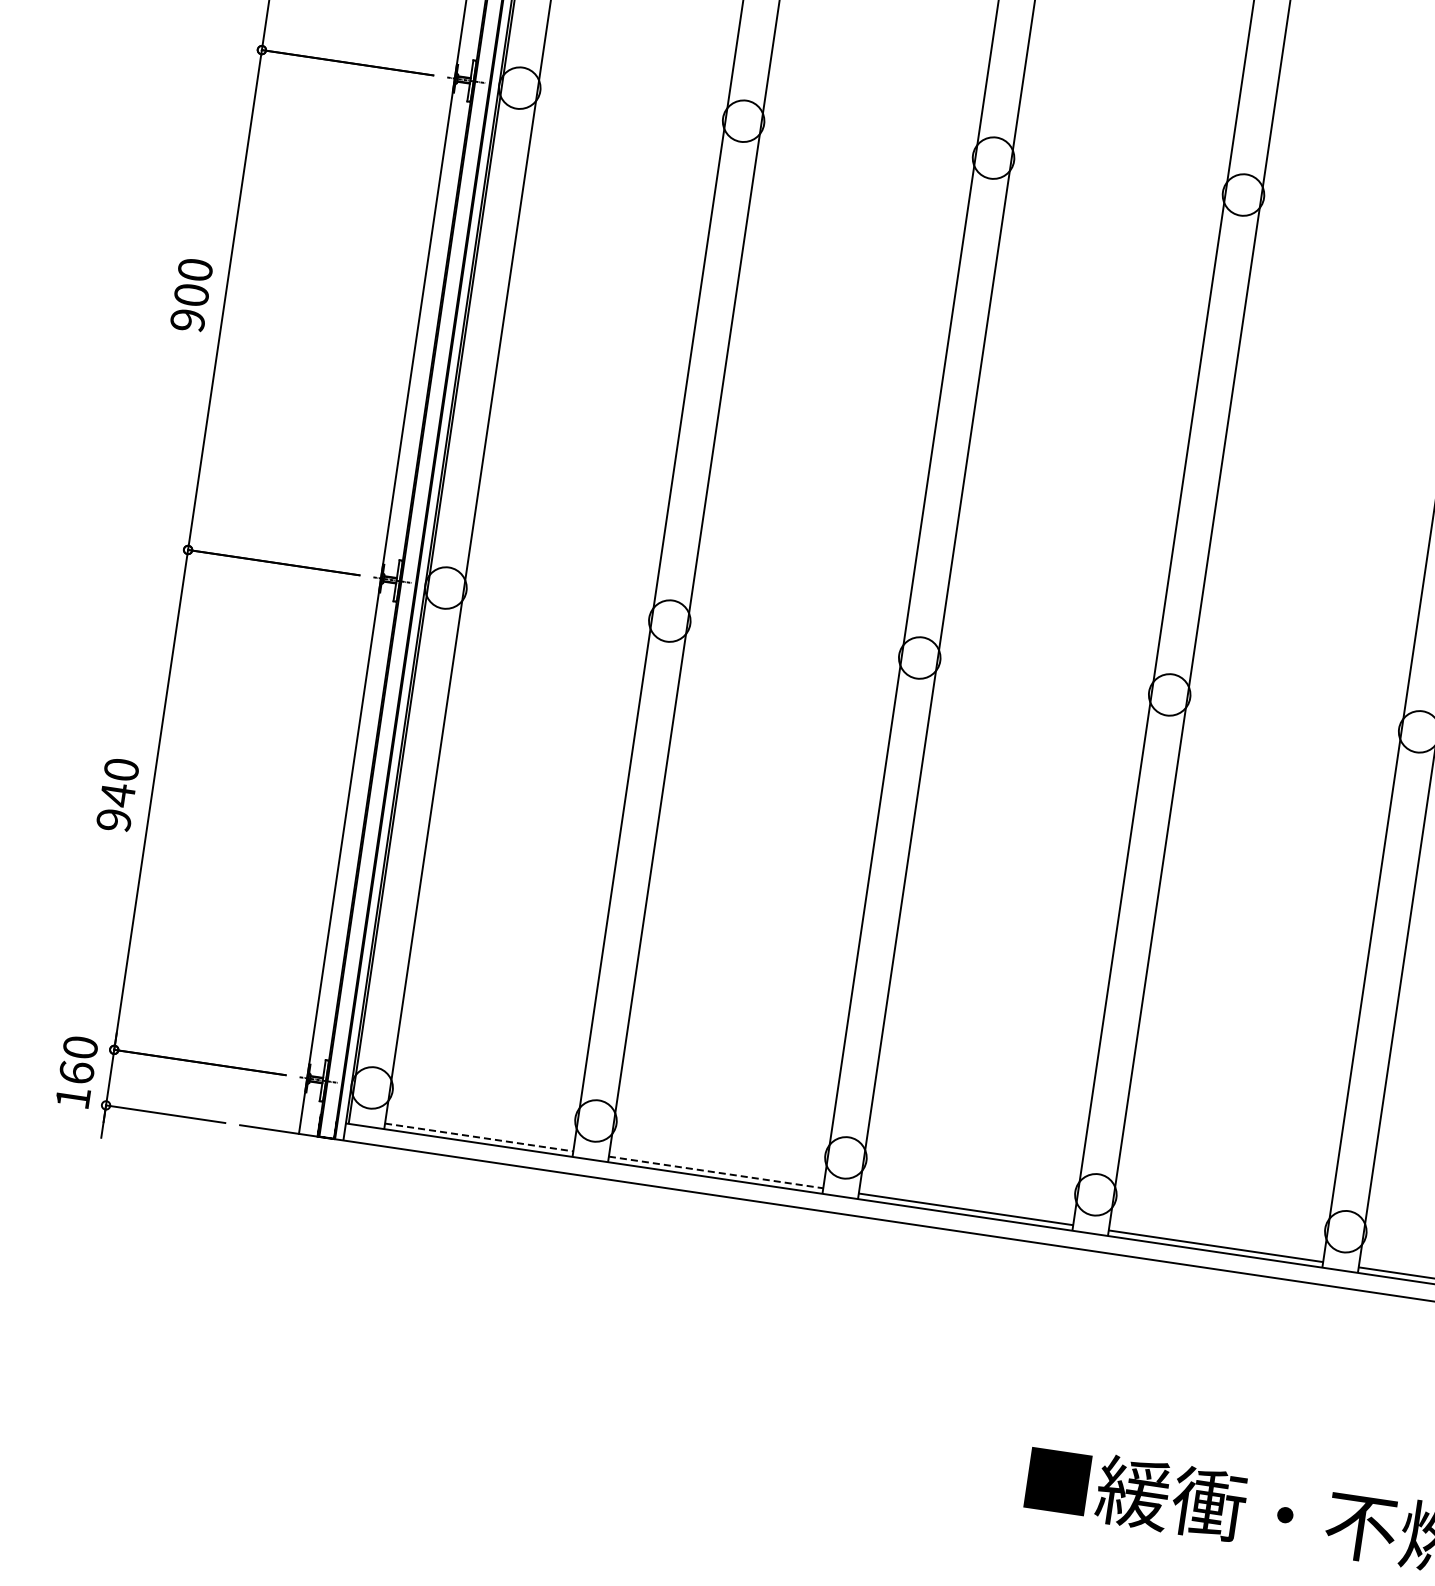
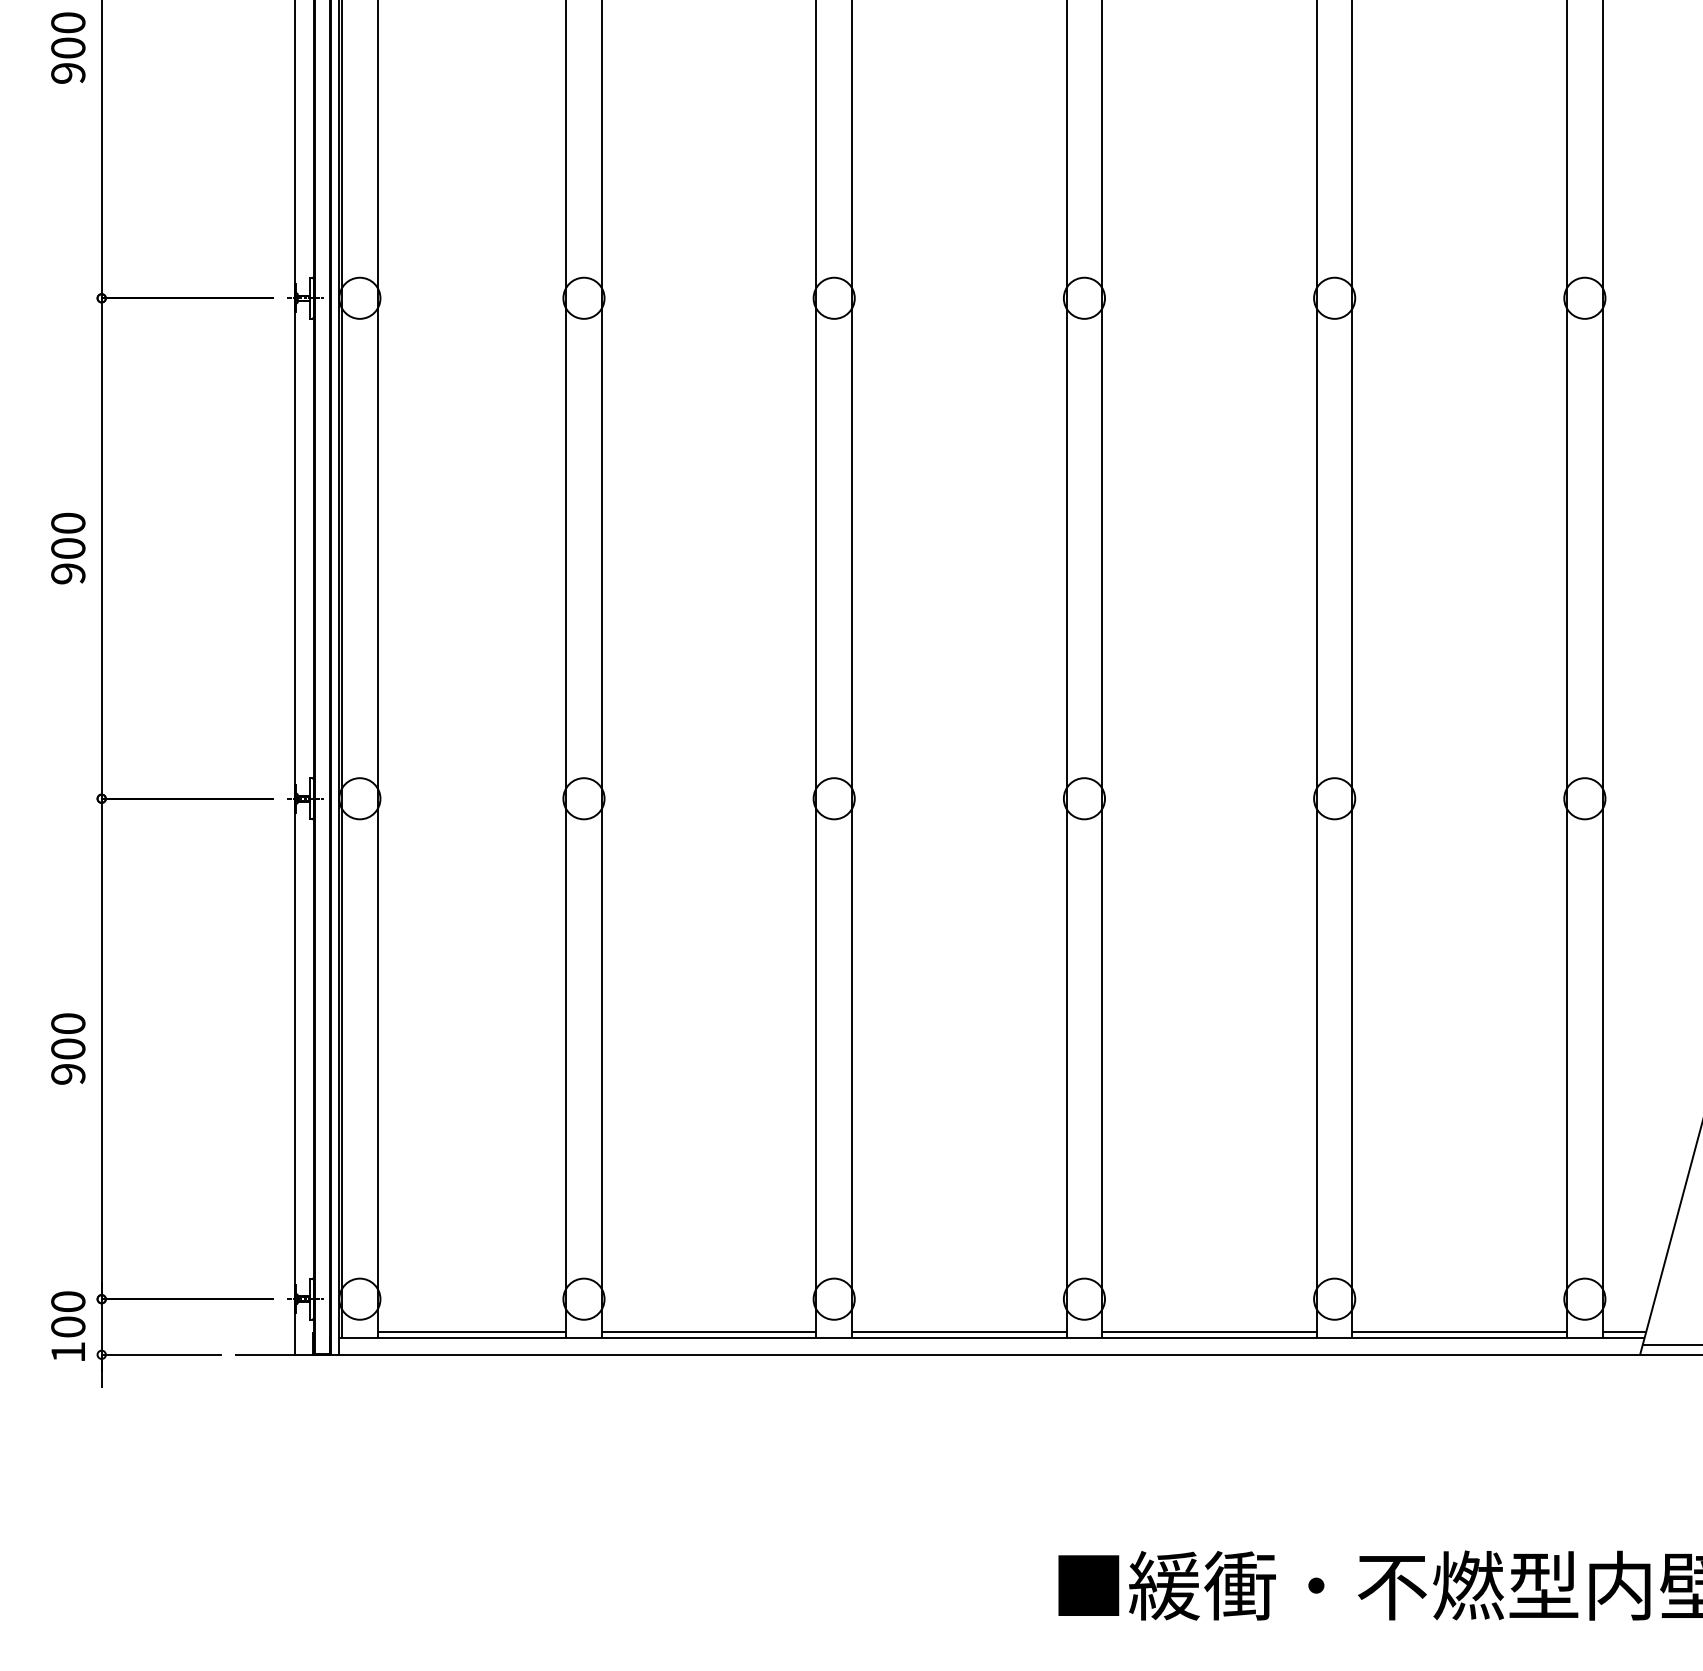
text: (118, 794) -> (68, 1048), 940 -> 900
text: (77, 1072) -> (68, 1326), 160 -> 100
line: (479, 1137) -> (472, 1332), dashed -> solid
line: (716, 1172) -> (709, 1332), dashed -> solid

